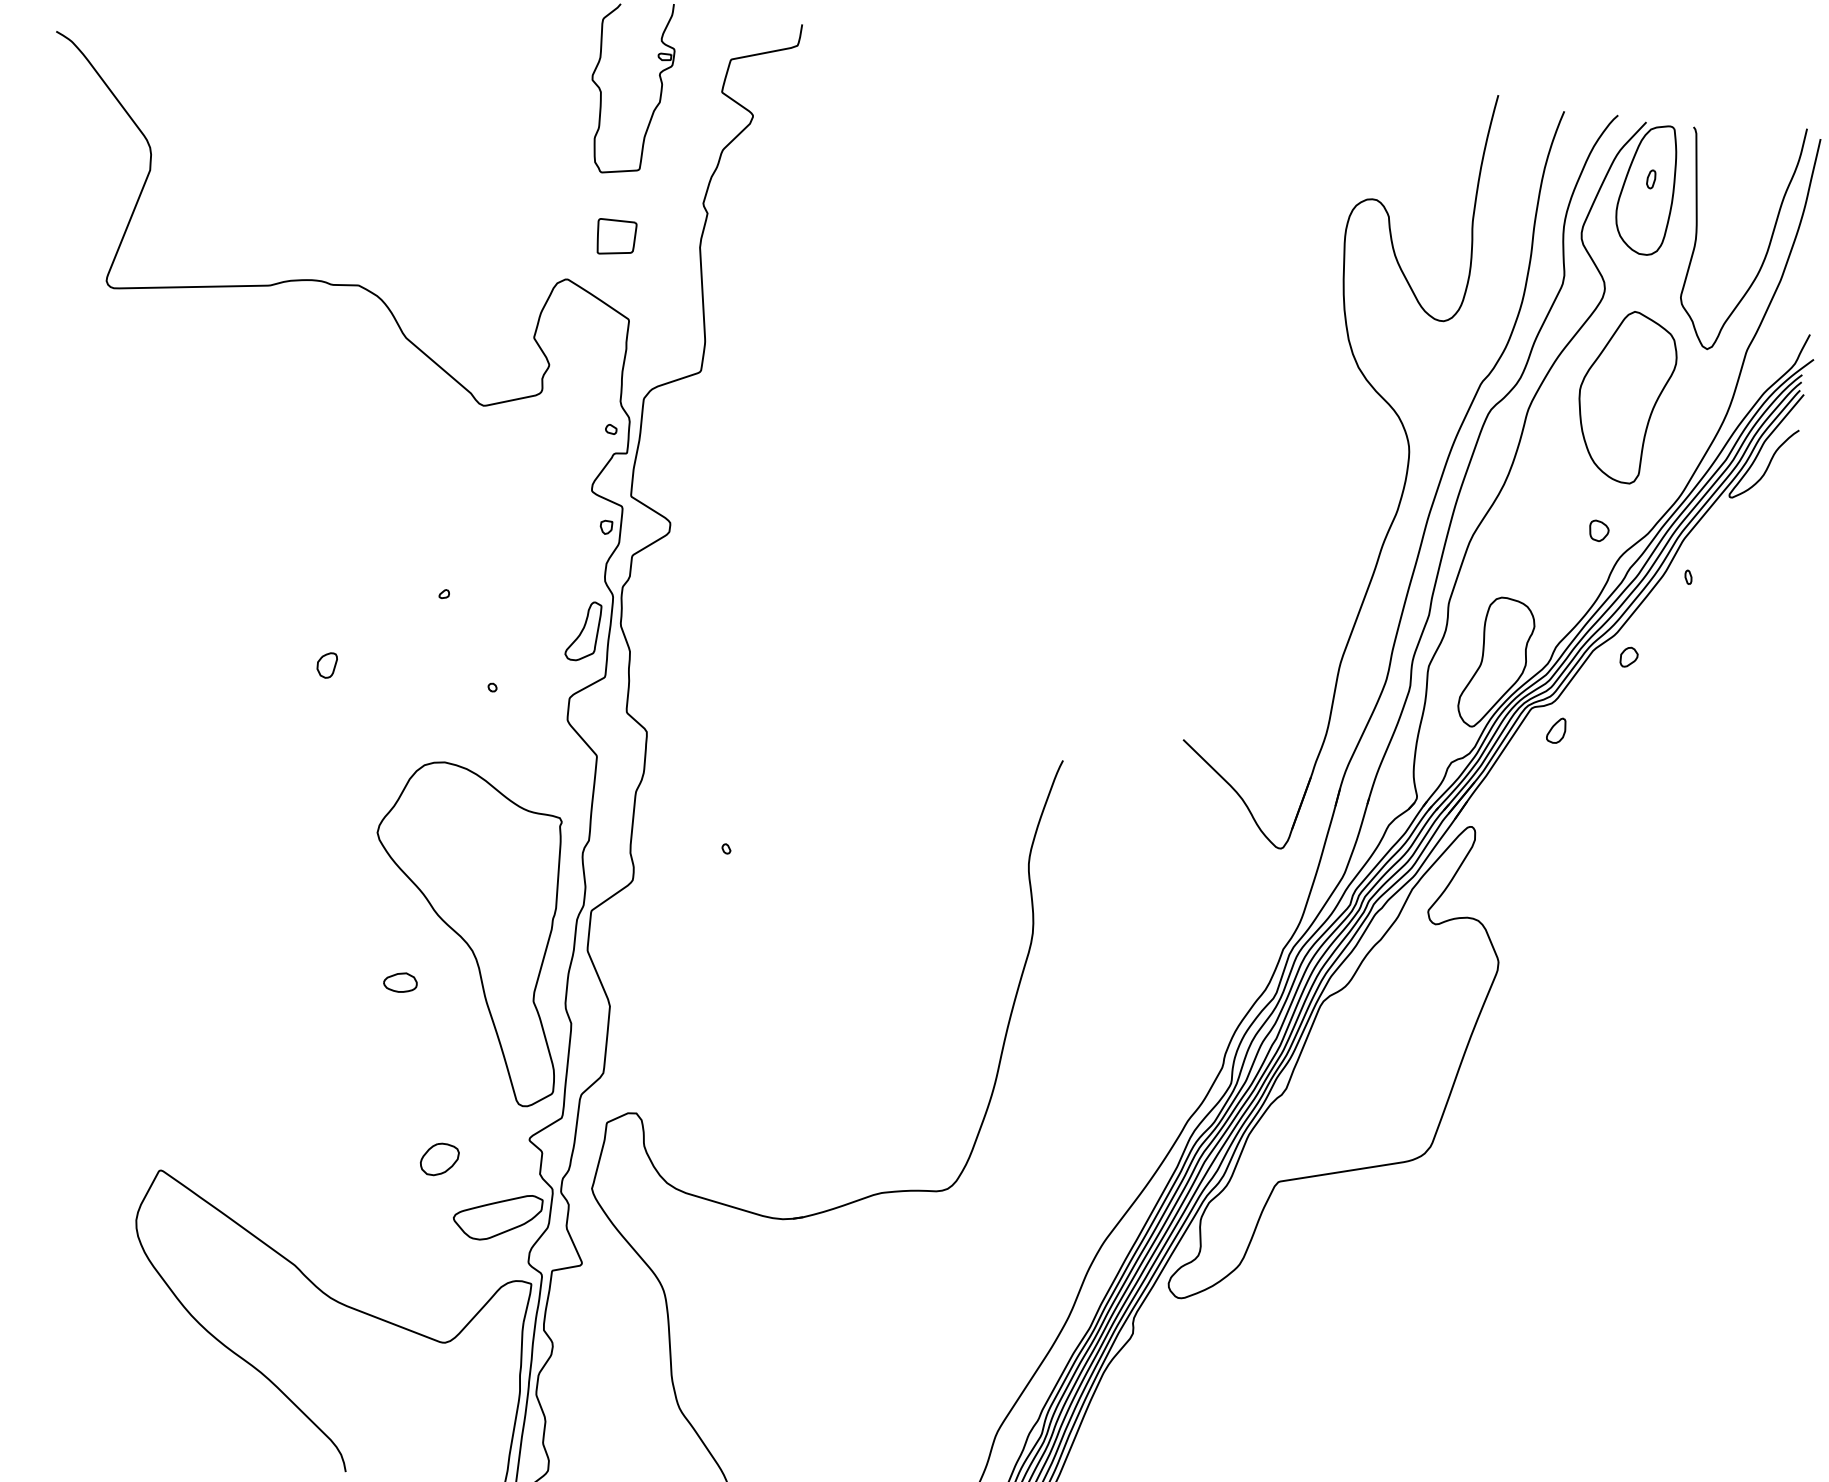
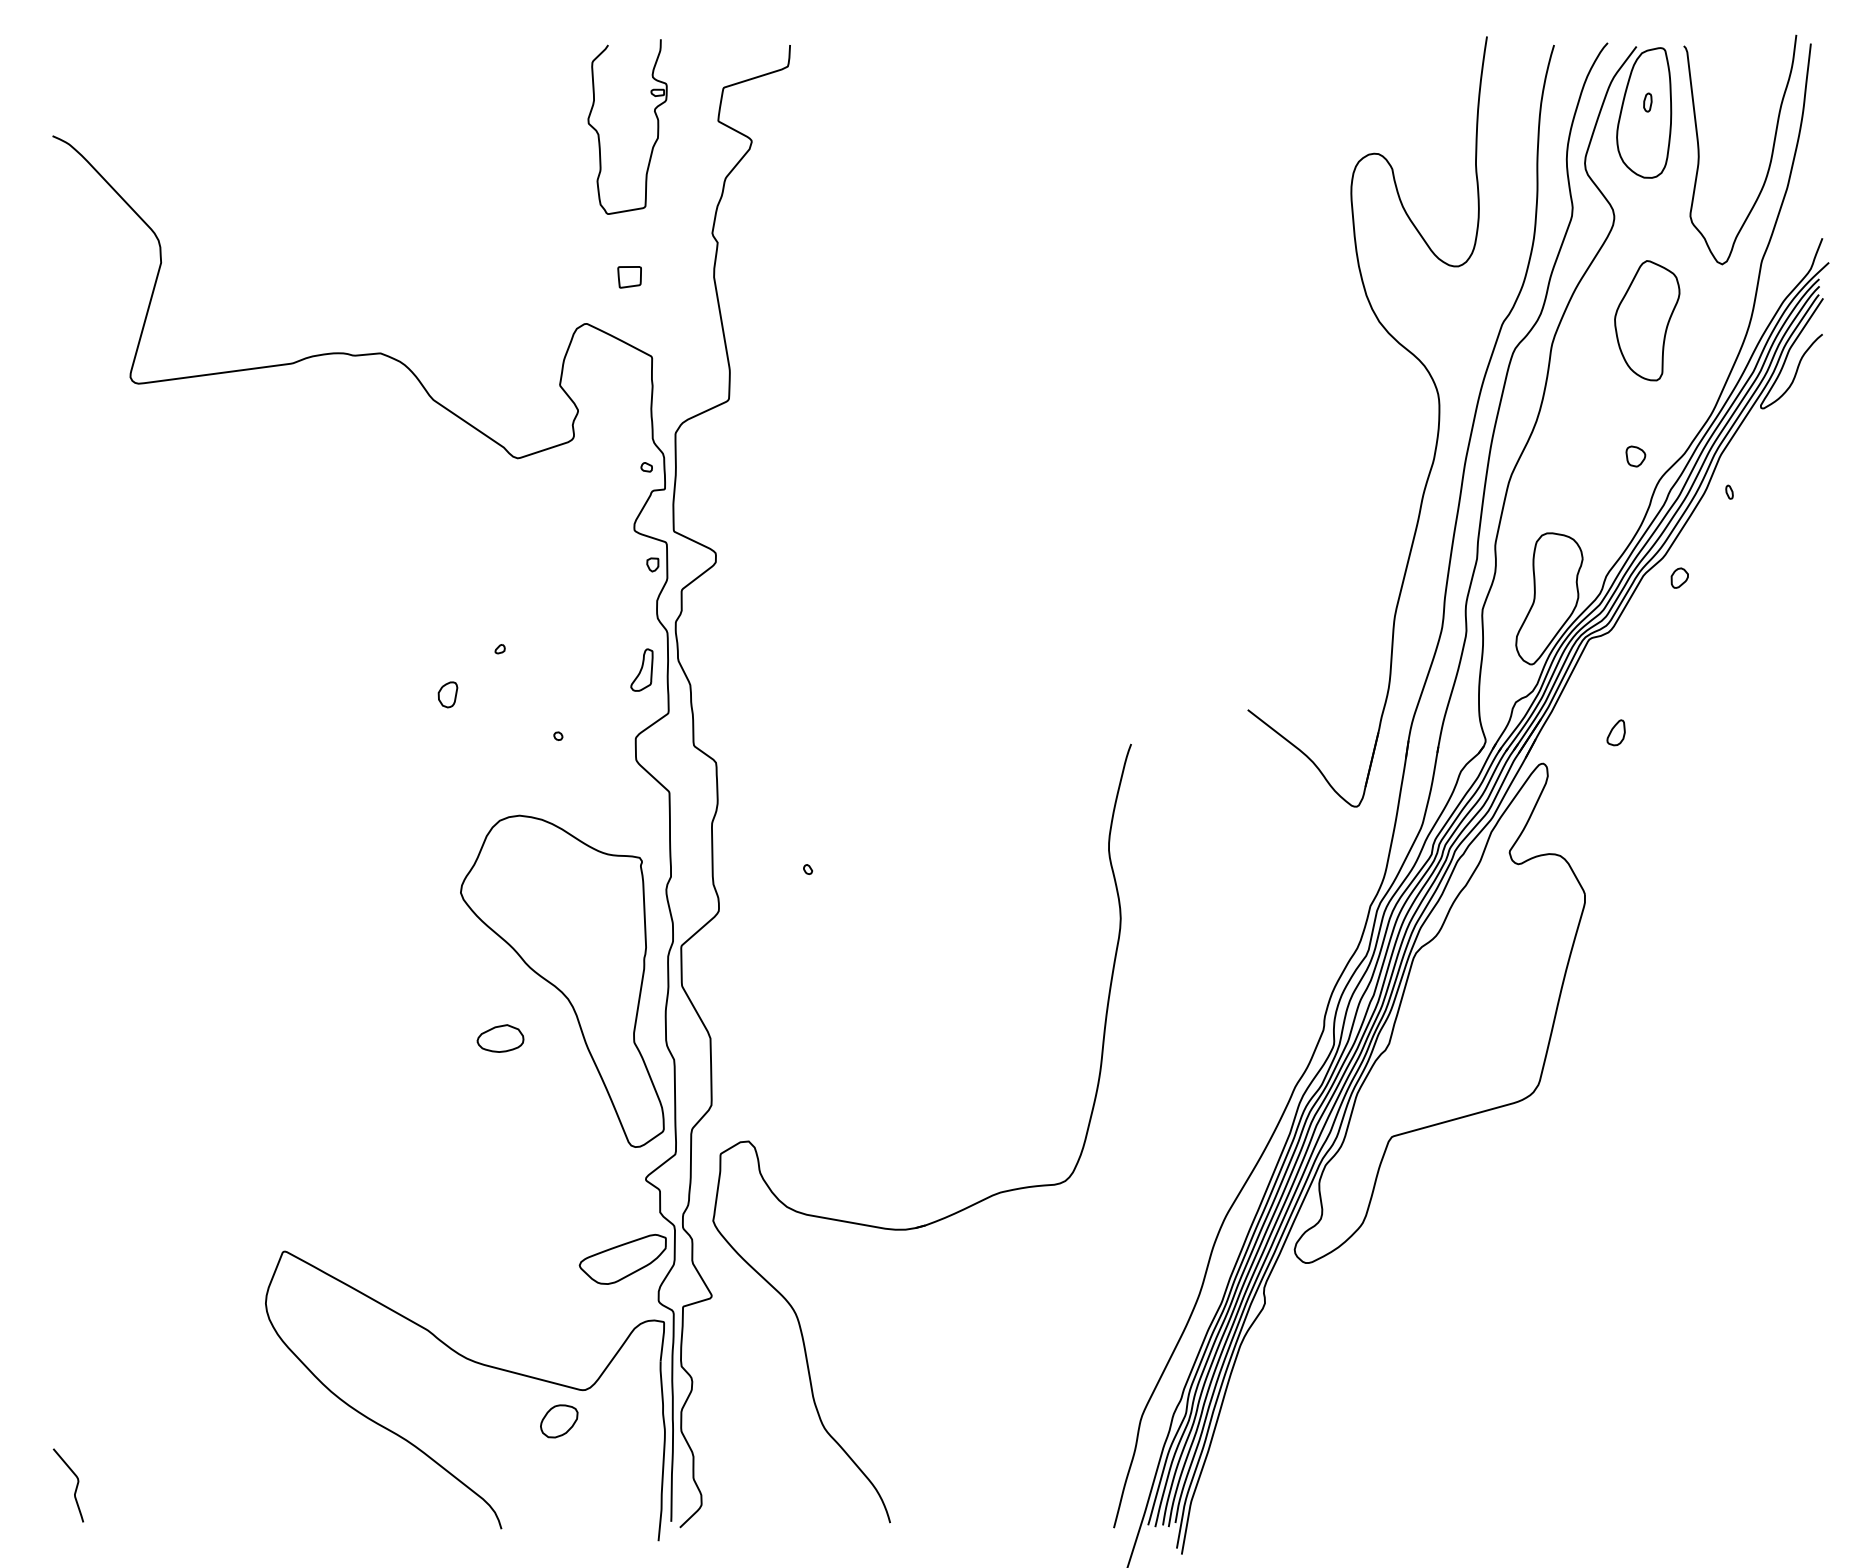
part: (615, 238) -> (629, 277), size x0.6
part: (1626, 396) -> (1647, 320), size x0.7
part: (583, 630) -> (641, 669), size x0.7
part: (326, 664) -> (447, 694), moved
part: (1555, 730) -> (1615, 732), moved
part: (400, 981) -> (500, 1037), size x1.4
part: (439, 1159) -> (559, 1421), moved

